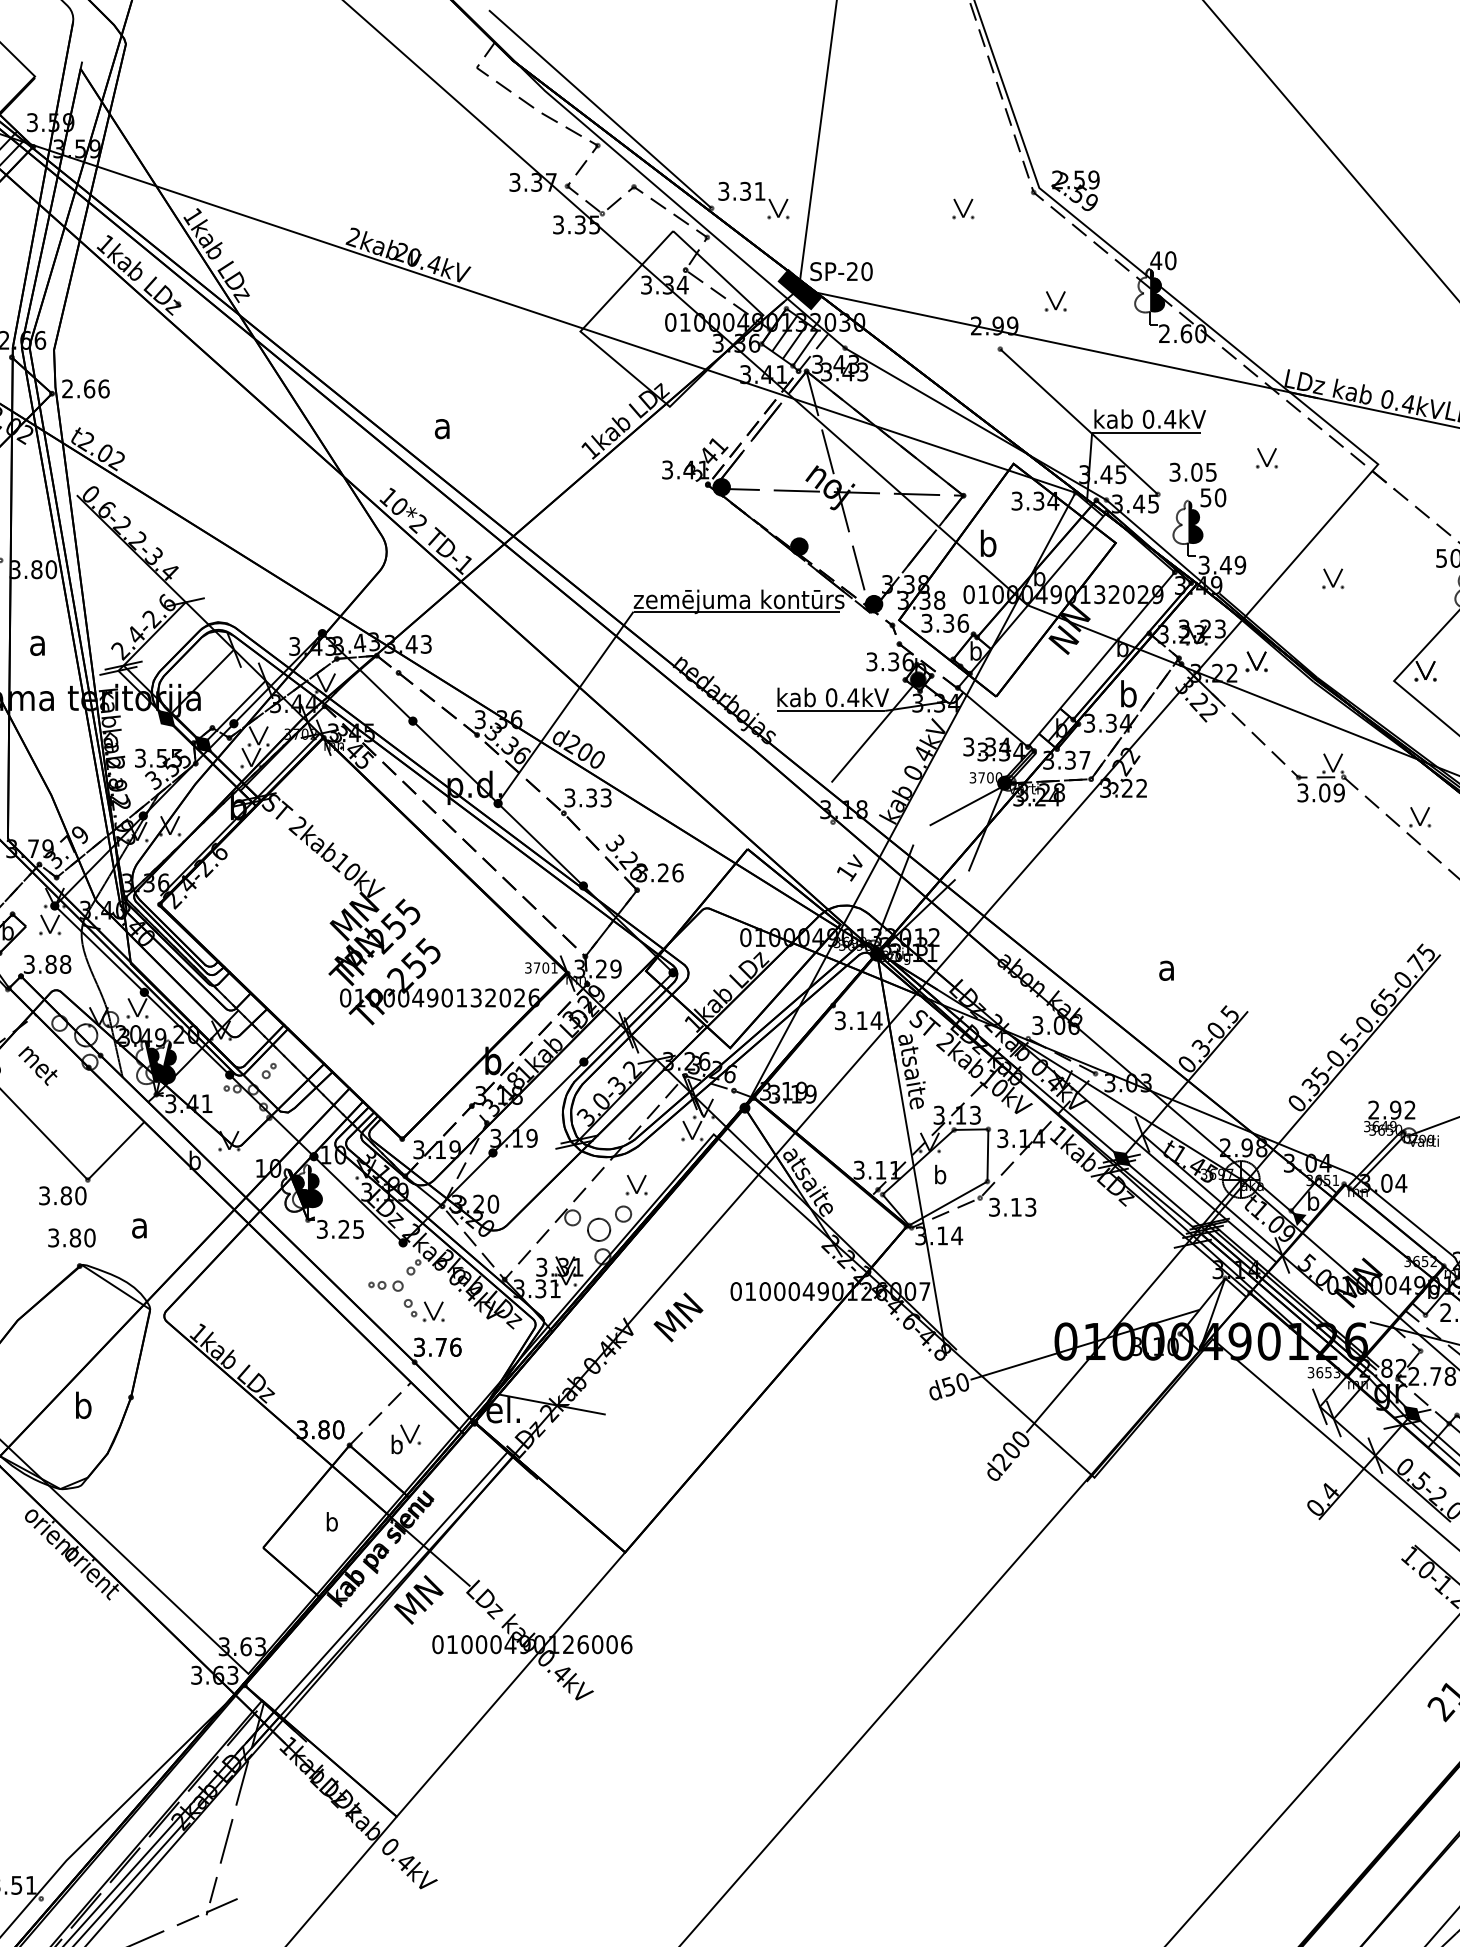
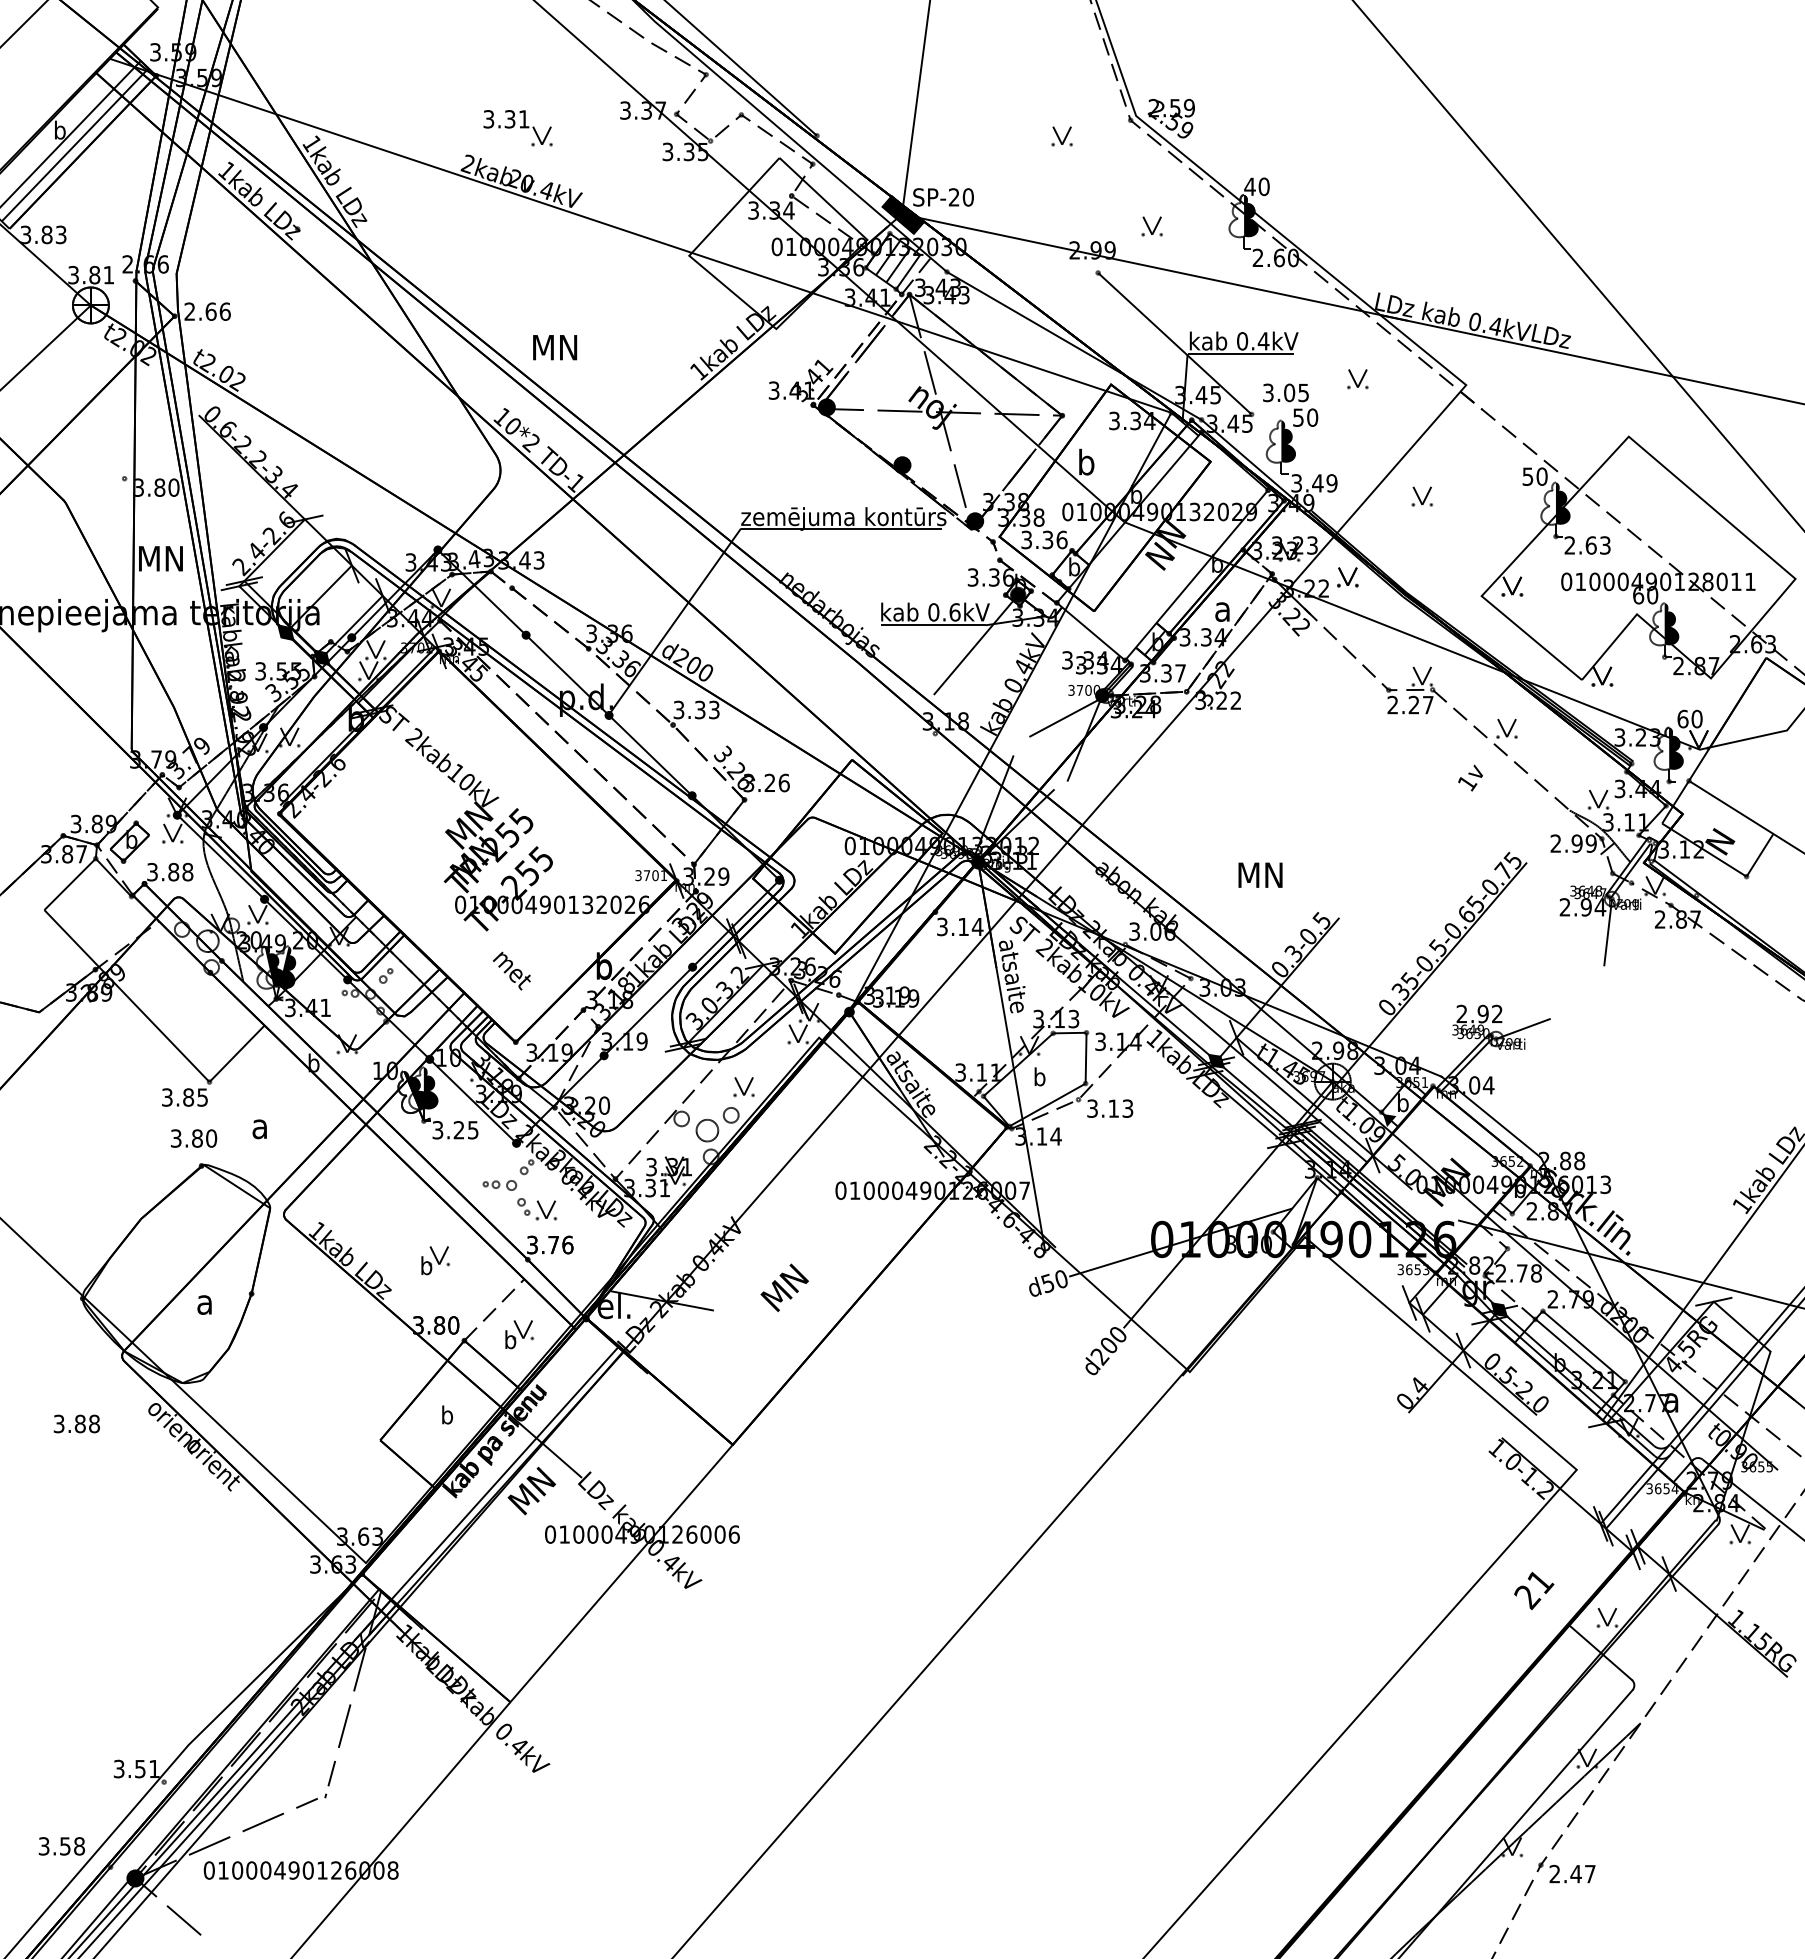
part: (753, 200) -> (517, 128), moved
text: (443, 425) -> (555, 347), a -> MN
text: (37, 642) -> (160, 558), a -> MN
text: (1127, 693) -> (1222, 608), b -> a
text: (852, 697) -> (954, 612), 0.4kV -> 0.6kV
text: (1321, 792) -> (1410, 704), 3.09 -> 2.27
text: (849, 867) -> (1470, 777), moved
text: (1166, 967) -> (1260, 875), a -> MN
text: (37, 1065) -> (511, 970), moved
text: (80, 1195) -> (202, 1097), 3.80 -> 3.85
text: (678, 1316) -> (784, 1287), moved
part: (319, 1363) -> (435, 1260), added
text: (83, 1405) -> (205, 1301), b -> a
line: (221, 1905) -> (339, 1788), removed

